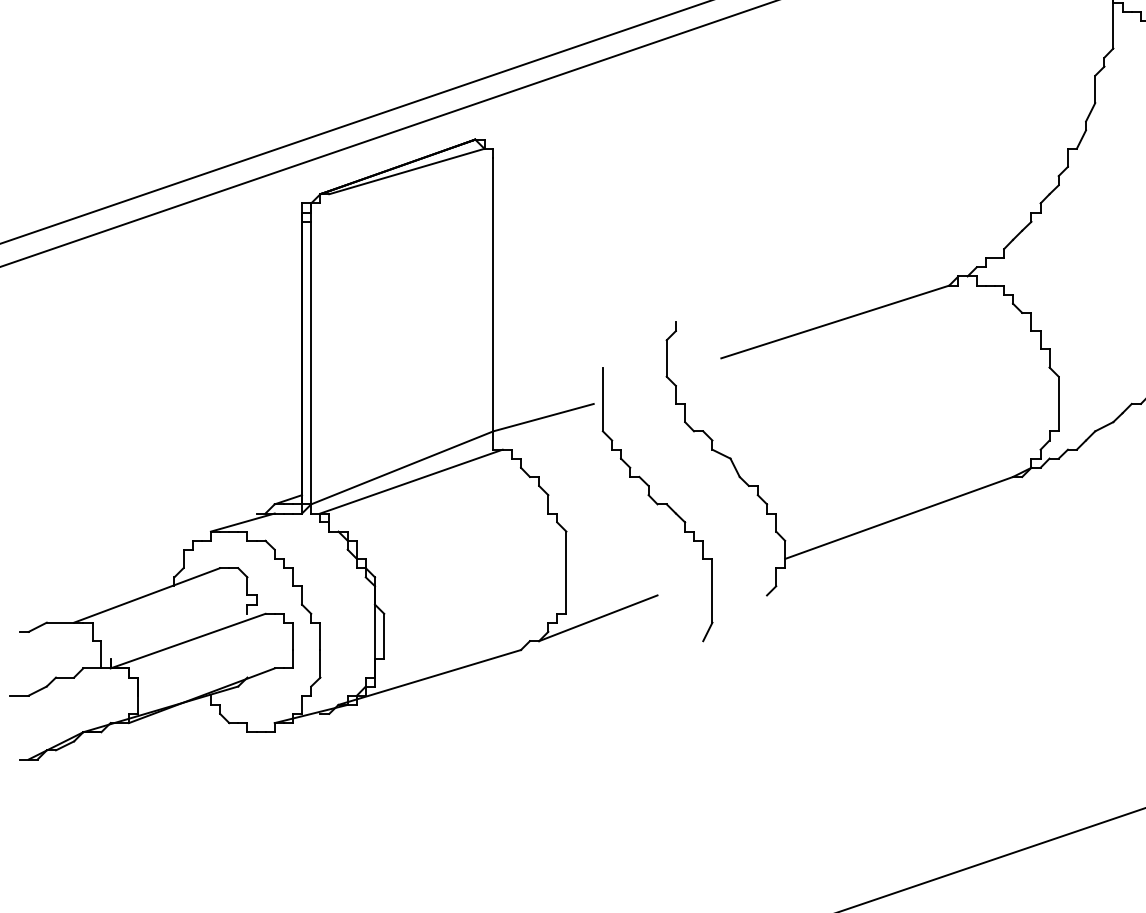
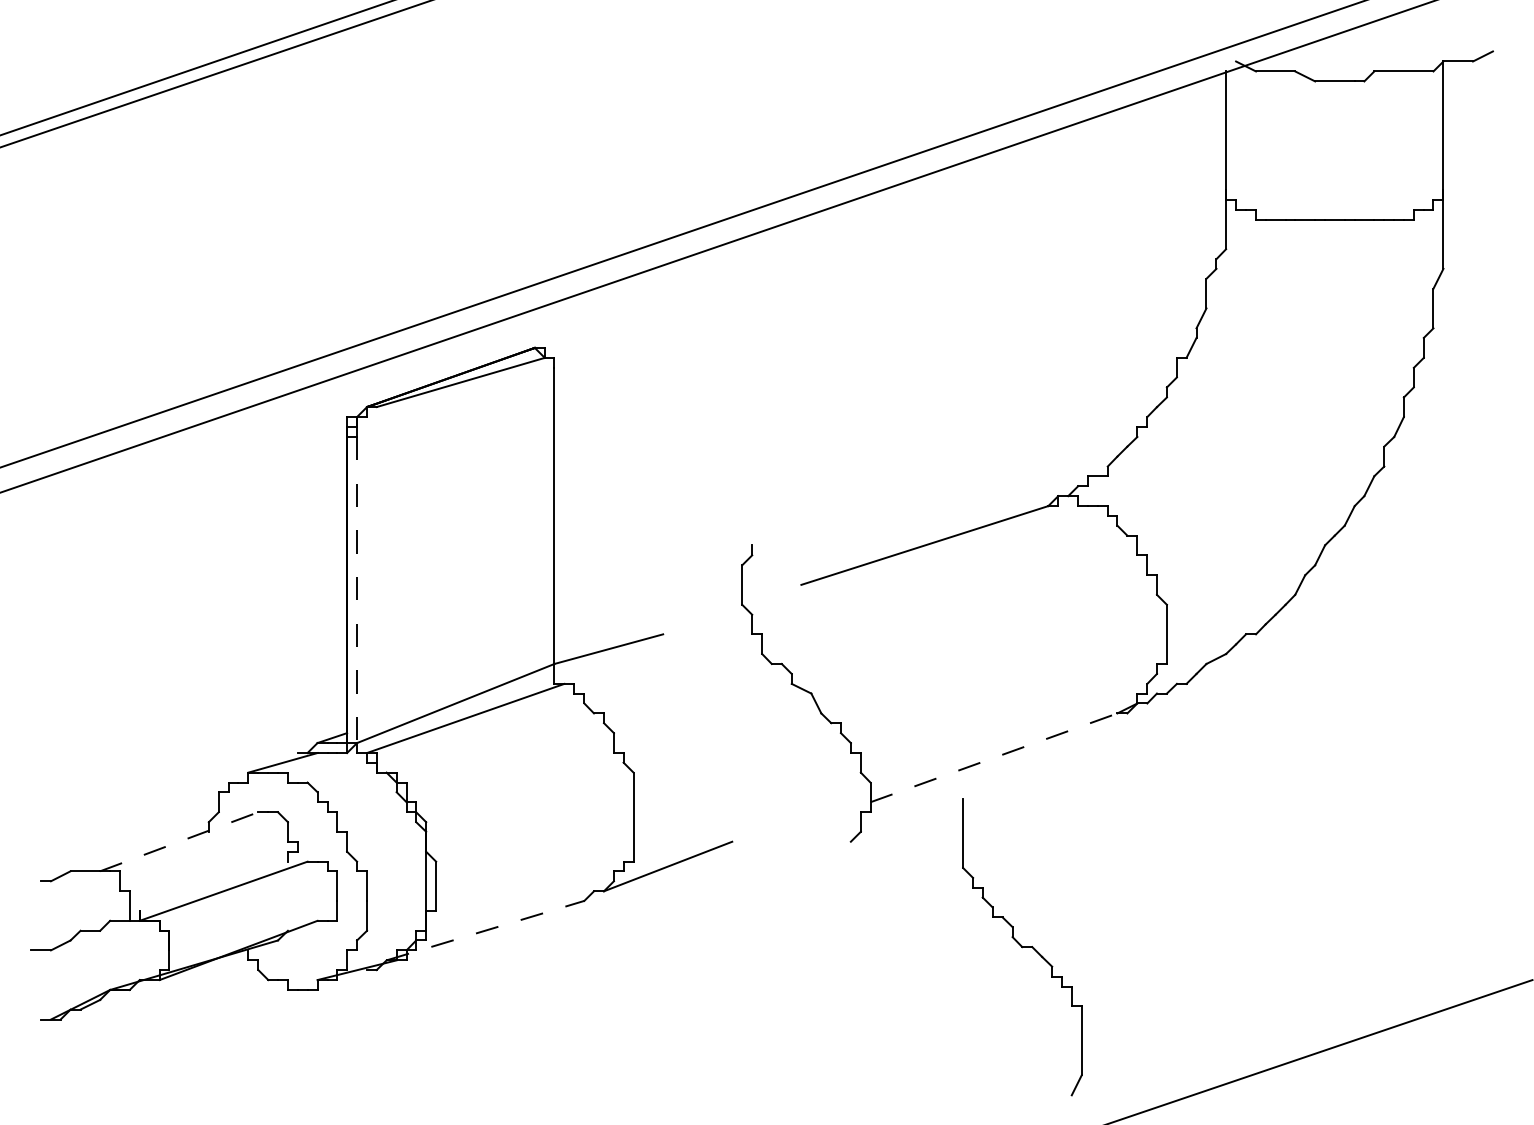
line: (311, 363) -> (357, 590), solid -> dashed
part: (657, 504) -> (1022, 947), moved
line: (899, 517) -> (994, 757), solid -> dashed
line: (147, 595) -> (179, 841), solid -> dashed
line: (429, 677) -> (485, 930), solid -> dashed

